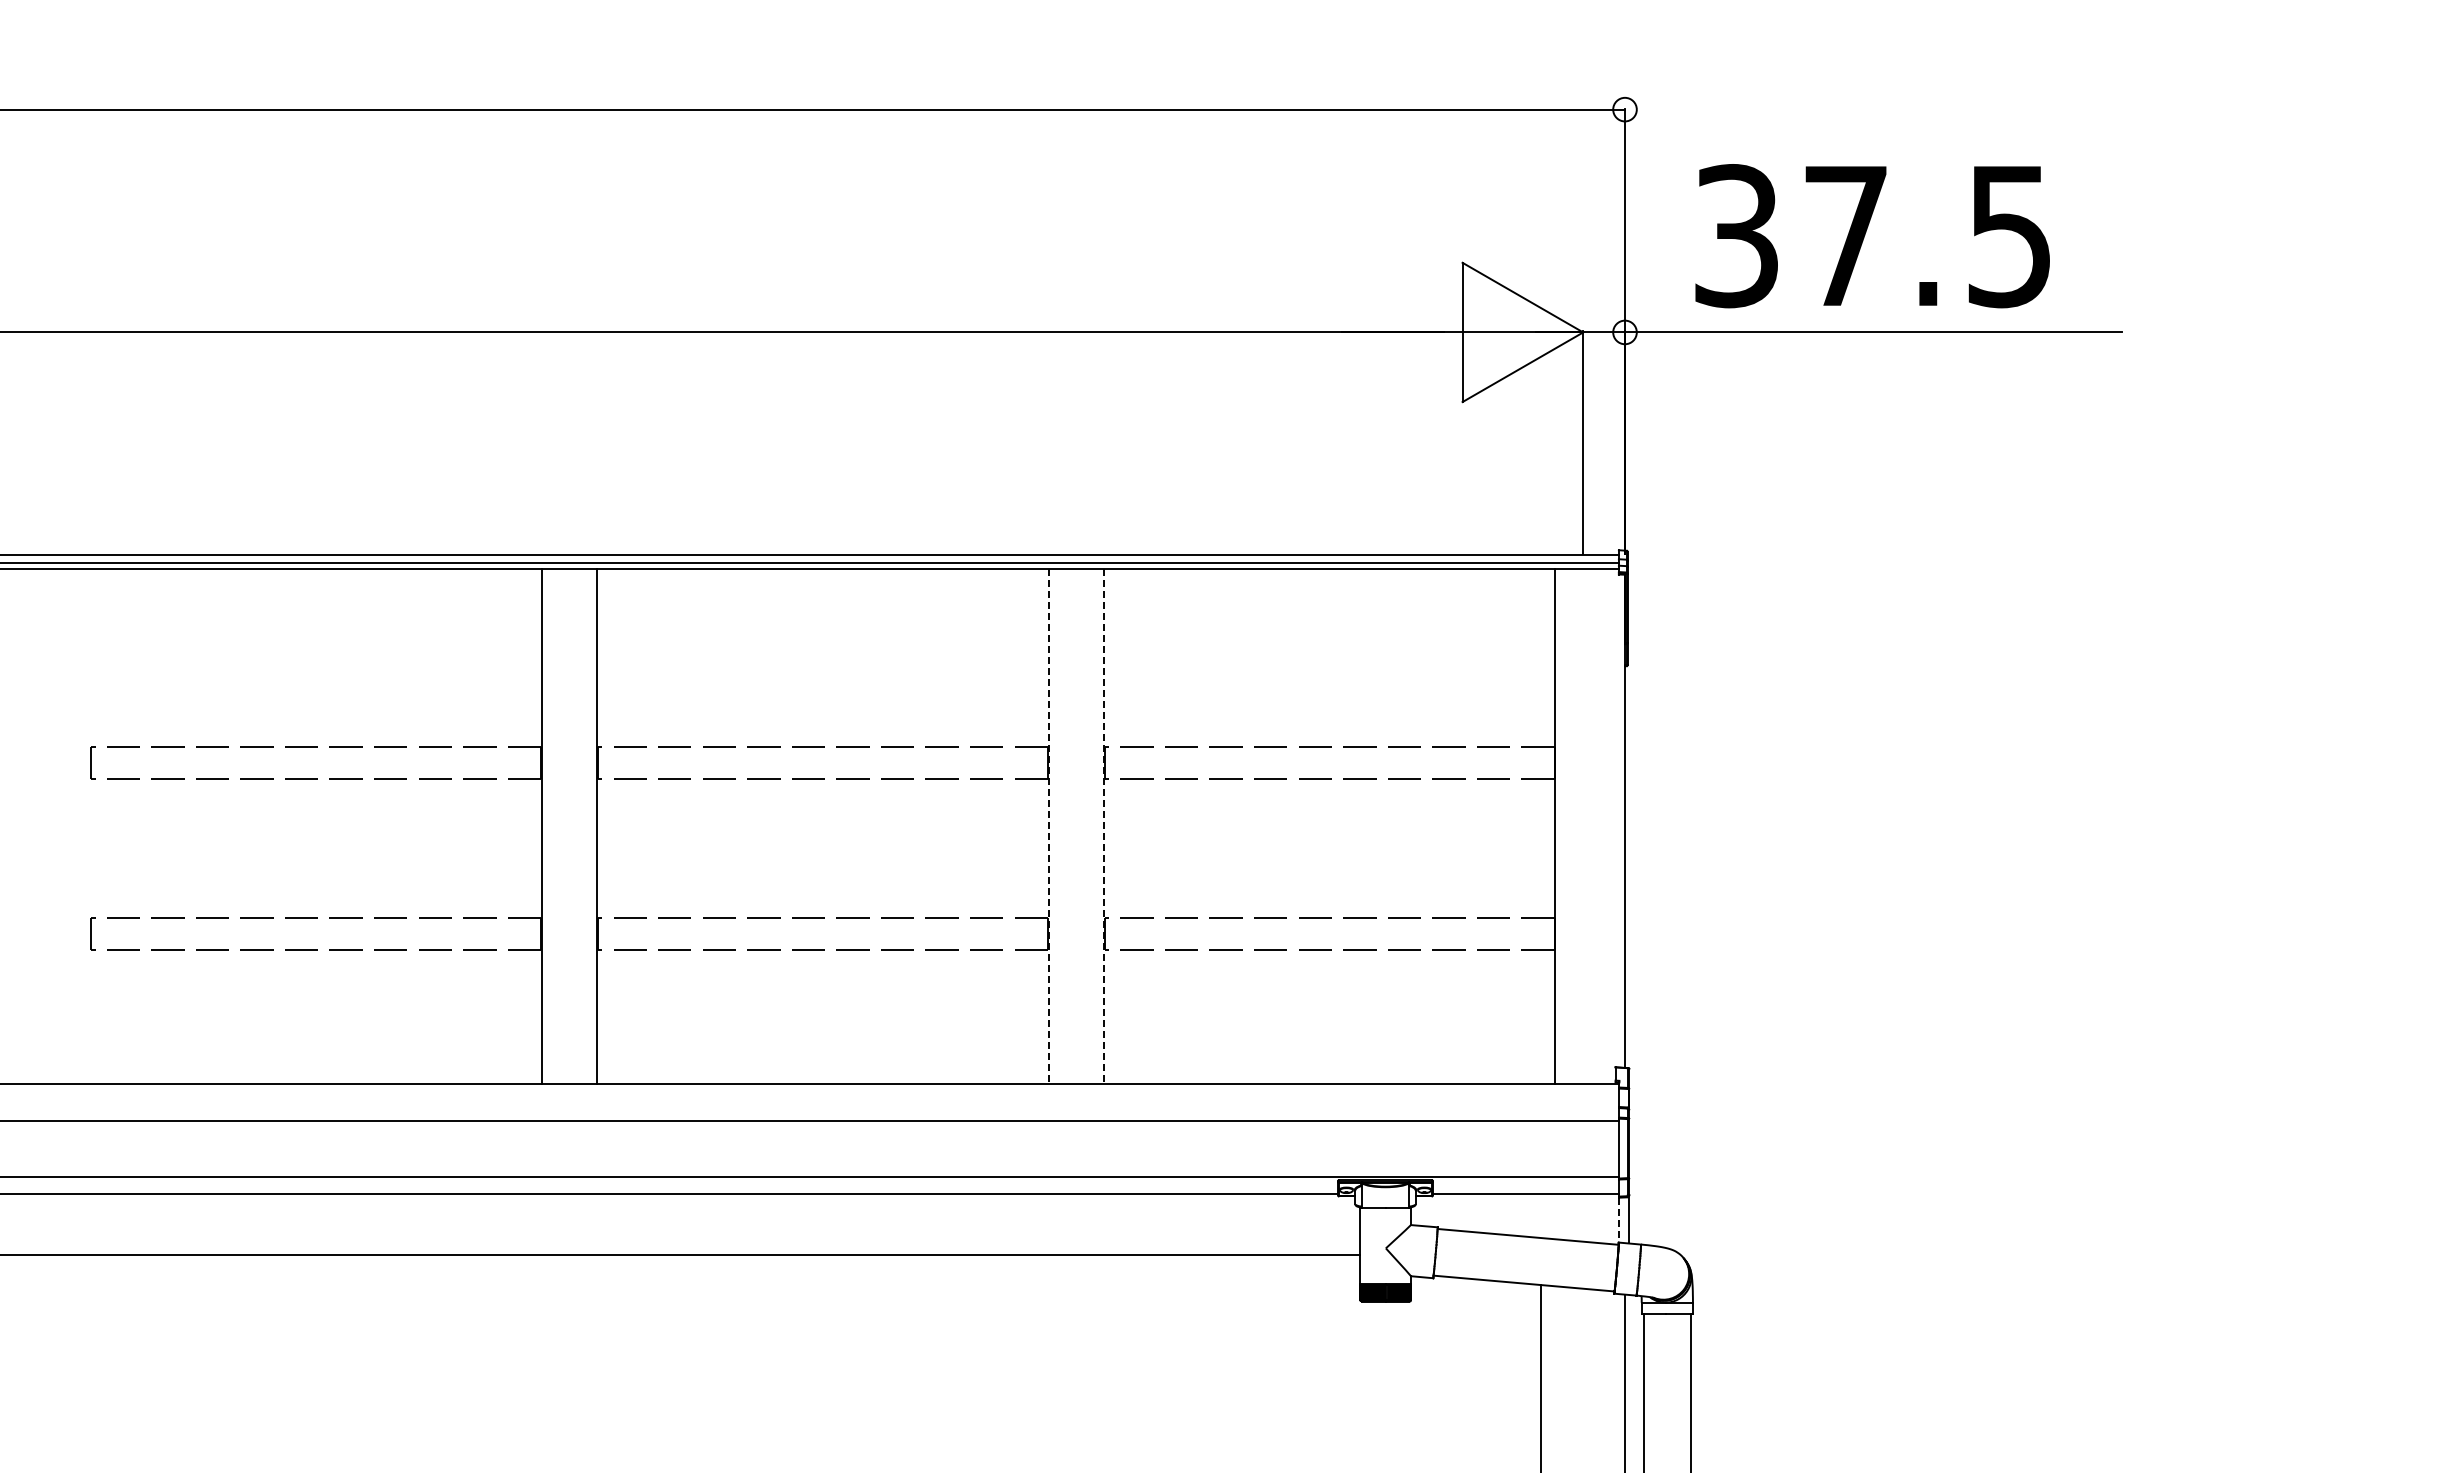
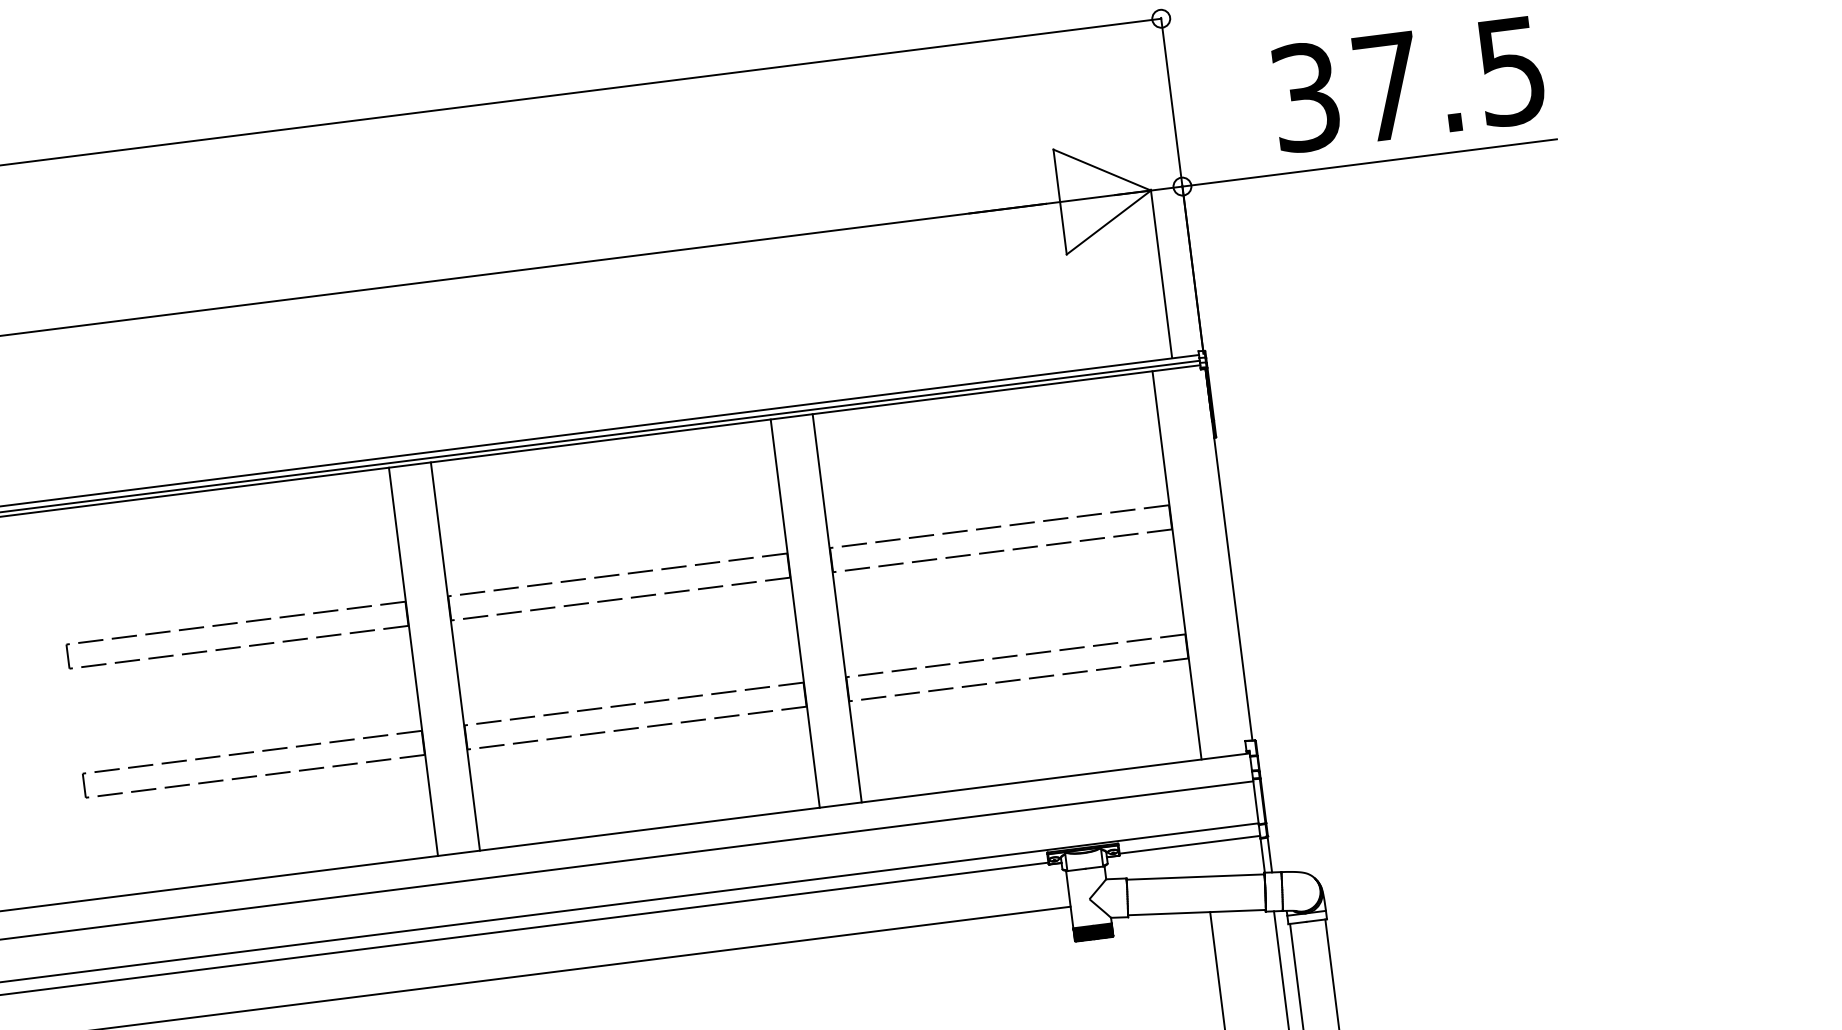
text: (1872, 236) -> (1407, 84), moved
line: (1048, 826) -> (795, 613), dashed -> solid
line: (1104, 826) -> (837, 608), dashed -> solid
line: (1619, 1220) -> (1262, 856), dashed -> solid

